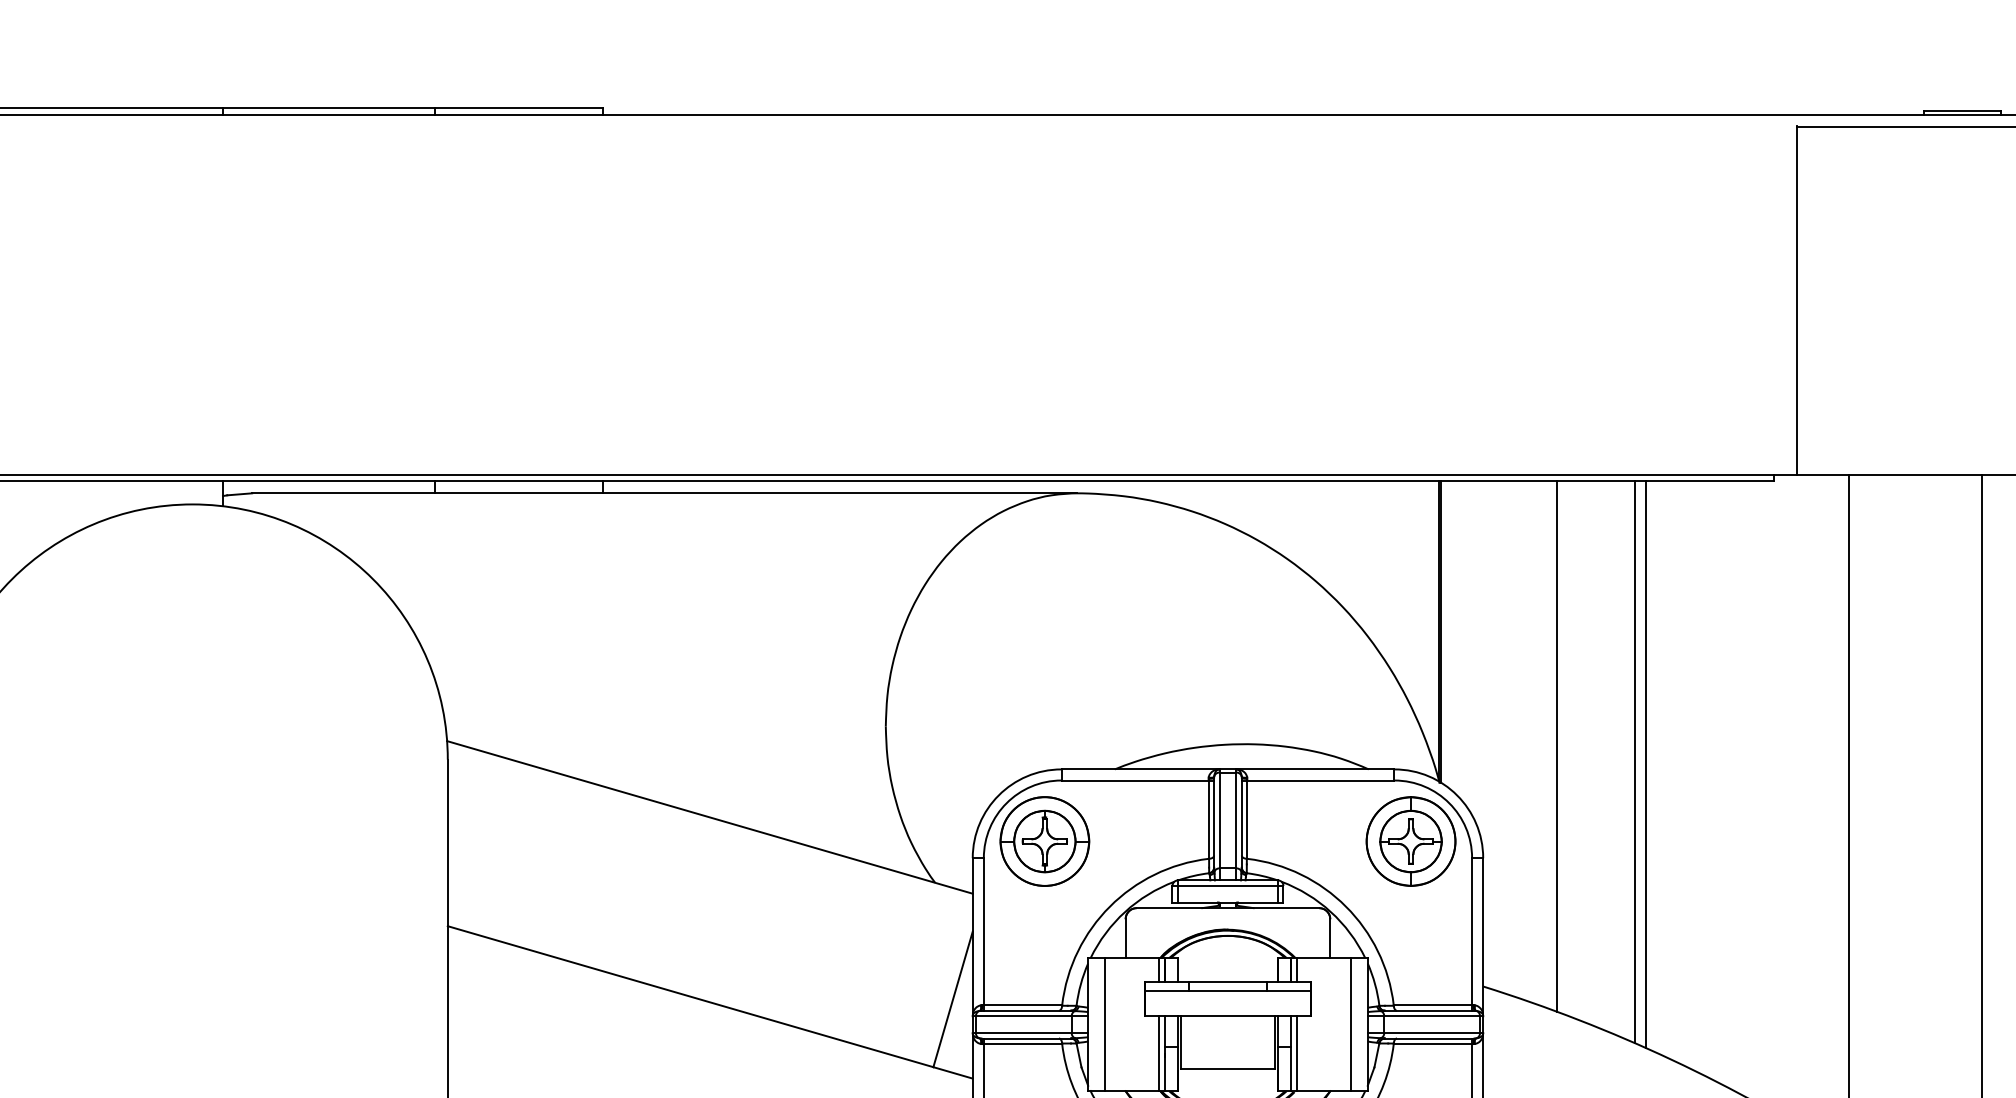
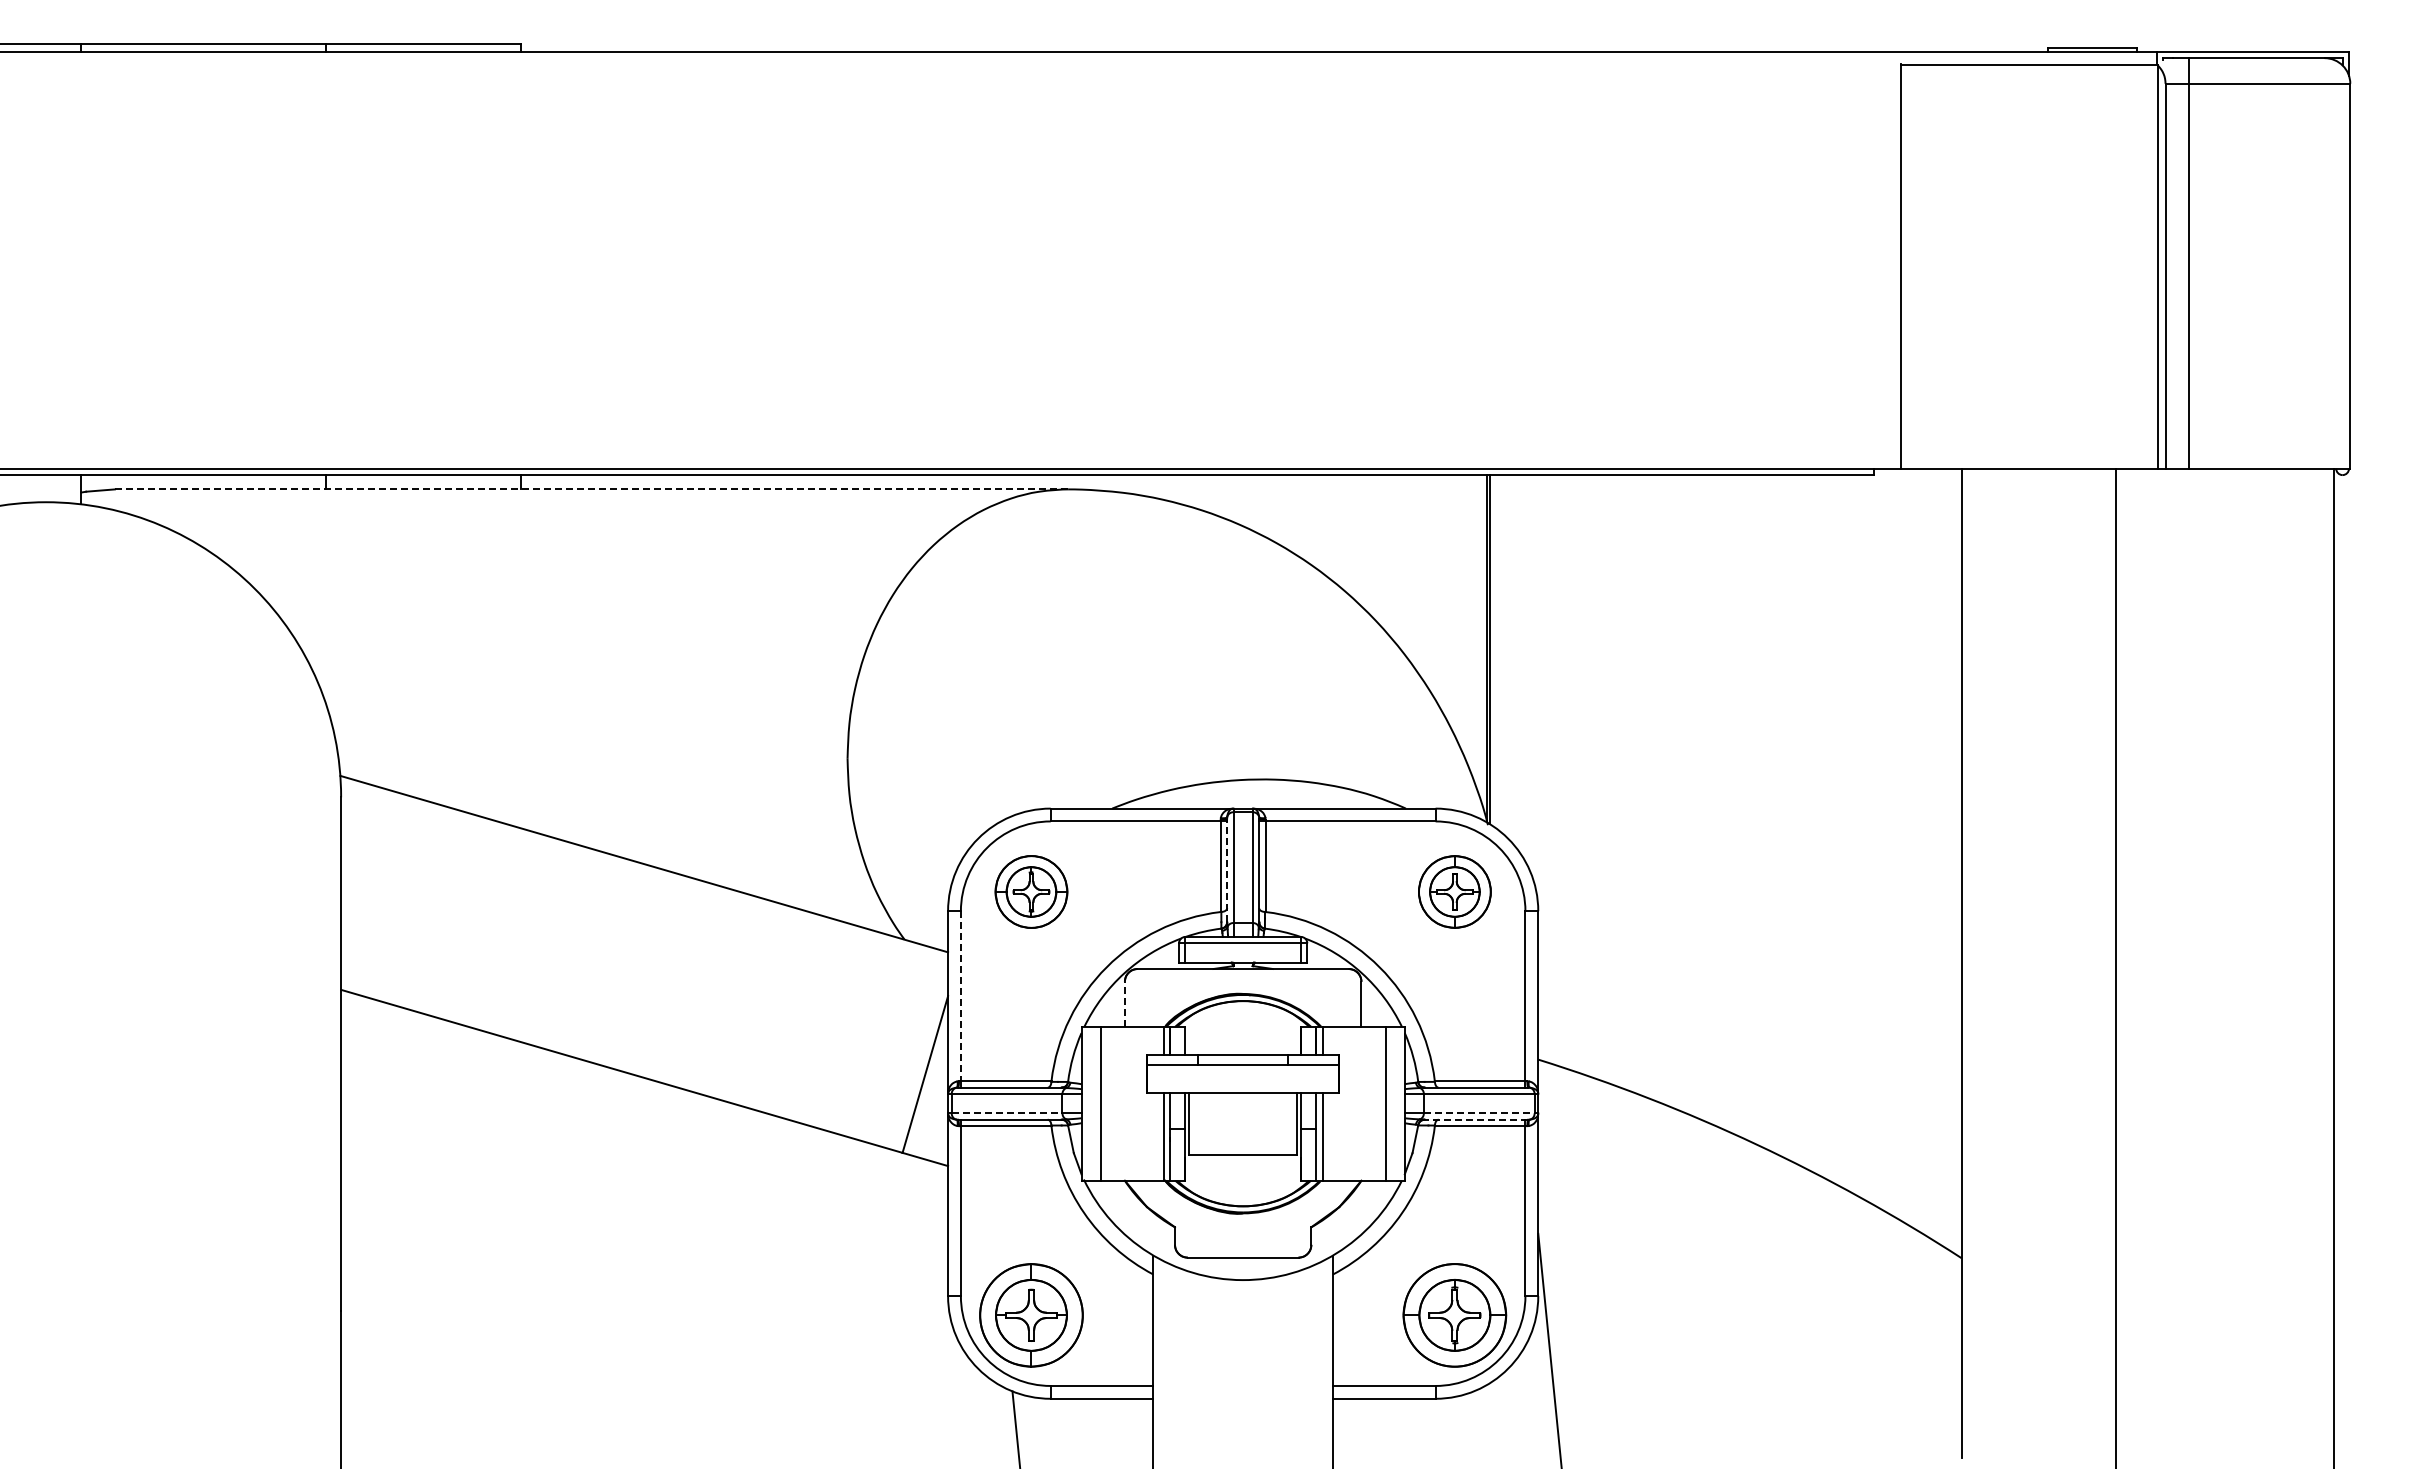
line: (664, 493) -> (591, 489), solid -> dashed
line: (1557, 745) -> (1624, 781), removed
line: (1634, 762) -> (1713, 800), removed
line: (1646, 764) -> (1726, 802), removed
line: (1214, 822) -> (1227, 870), solid -> dashed
part: (1044, 841) -> (1031, 891), size x0.7
part: (1410, 841) -> (1454, 891), size x0.7
line: (983, 931) -> (960, 996), solid -> dashed
line: (1125, 937) -> (1124, 1003), solid -> dashed
line: (1024, 1033) -> (1007, 1113), solid -> dashed
line: (1432, 1033) -> (1479, 1113), solid -> dashed
line: (1429, 1038) -> (1476, 1119), solid -> dashed

